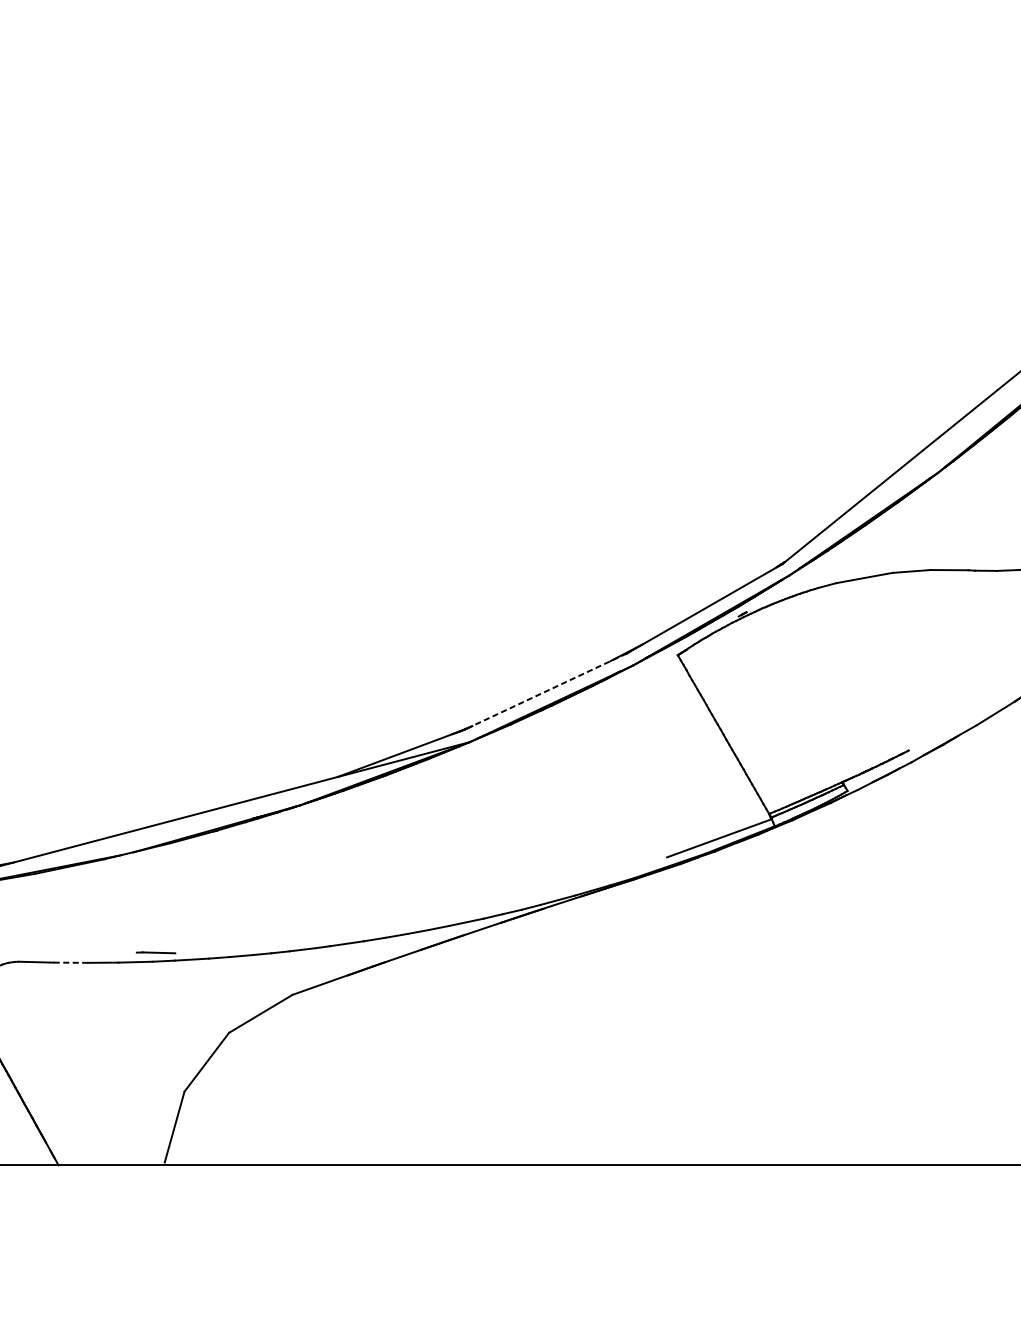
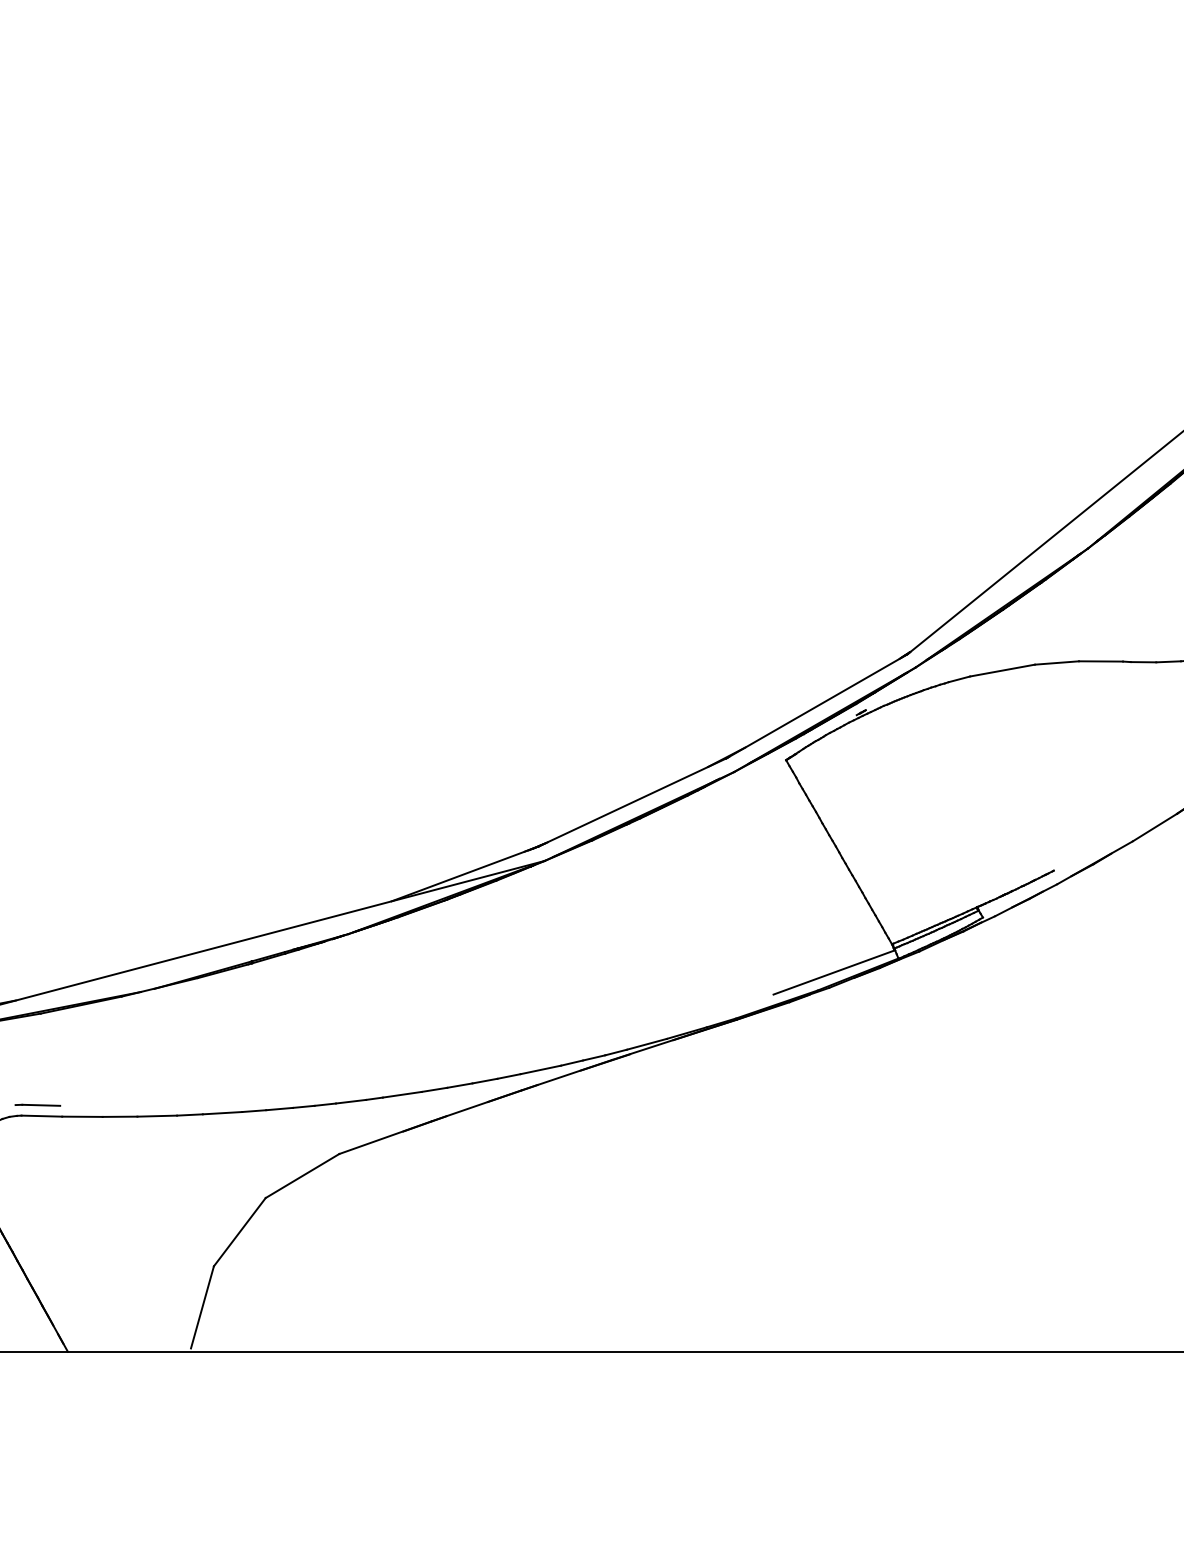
line: (545, 691) -> (632, 802), dashed -> solid
line: (155, 952) -> (37, 1104), moved
line: (71, 962) -> (82, 1116), dashed -> solid

